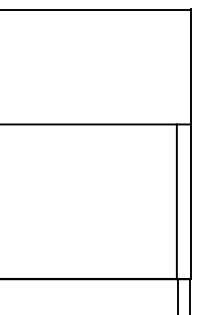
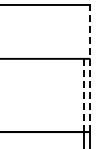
line: (191, 144) -> (90, 68), solid -> dashed
line: (176, 201) -> (83, 95), solid -> dashed

